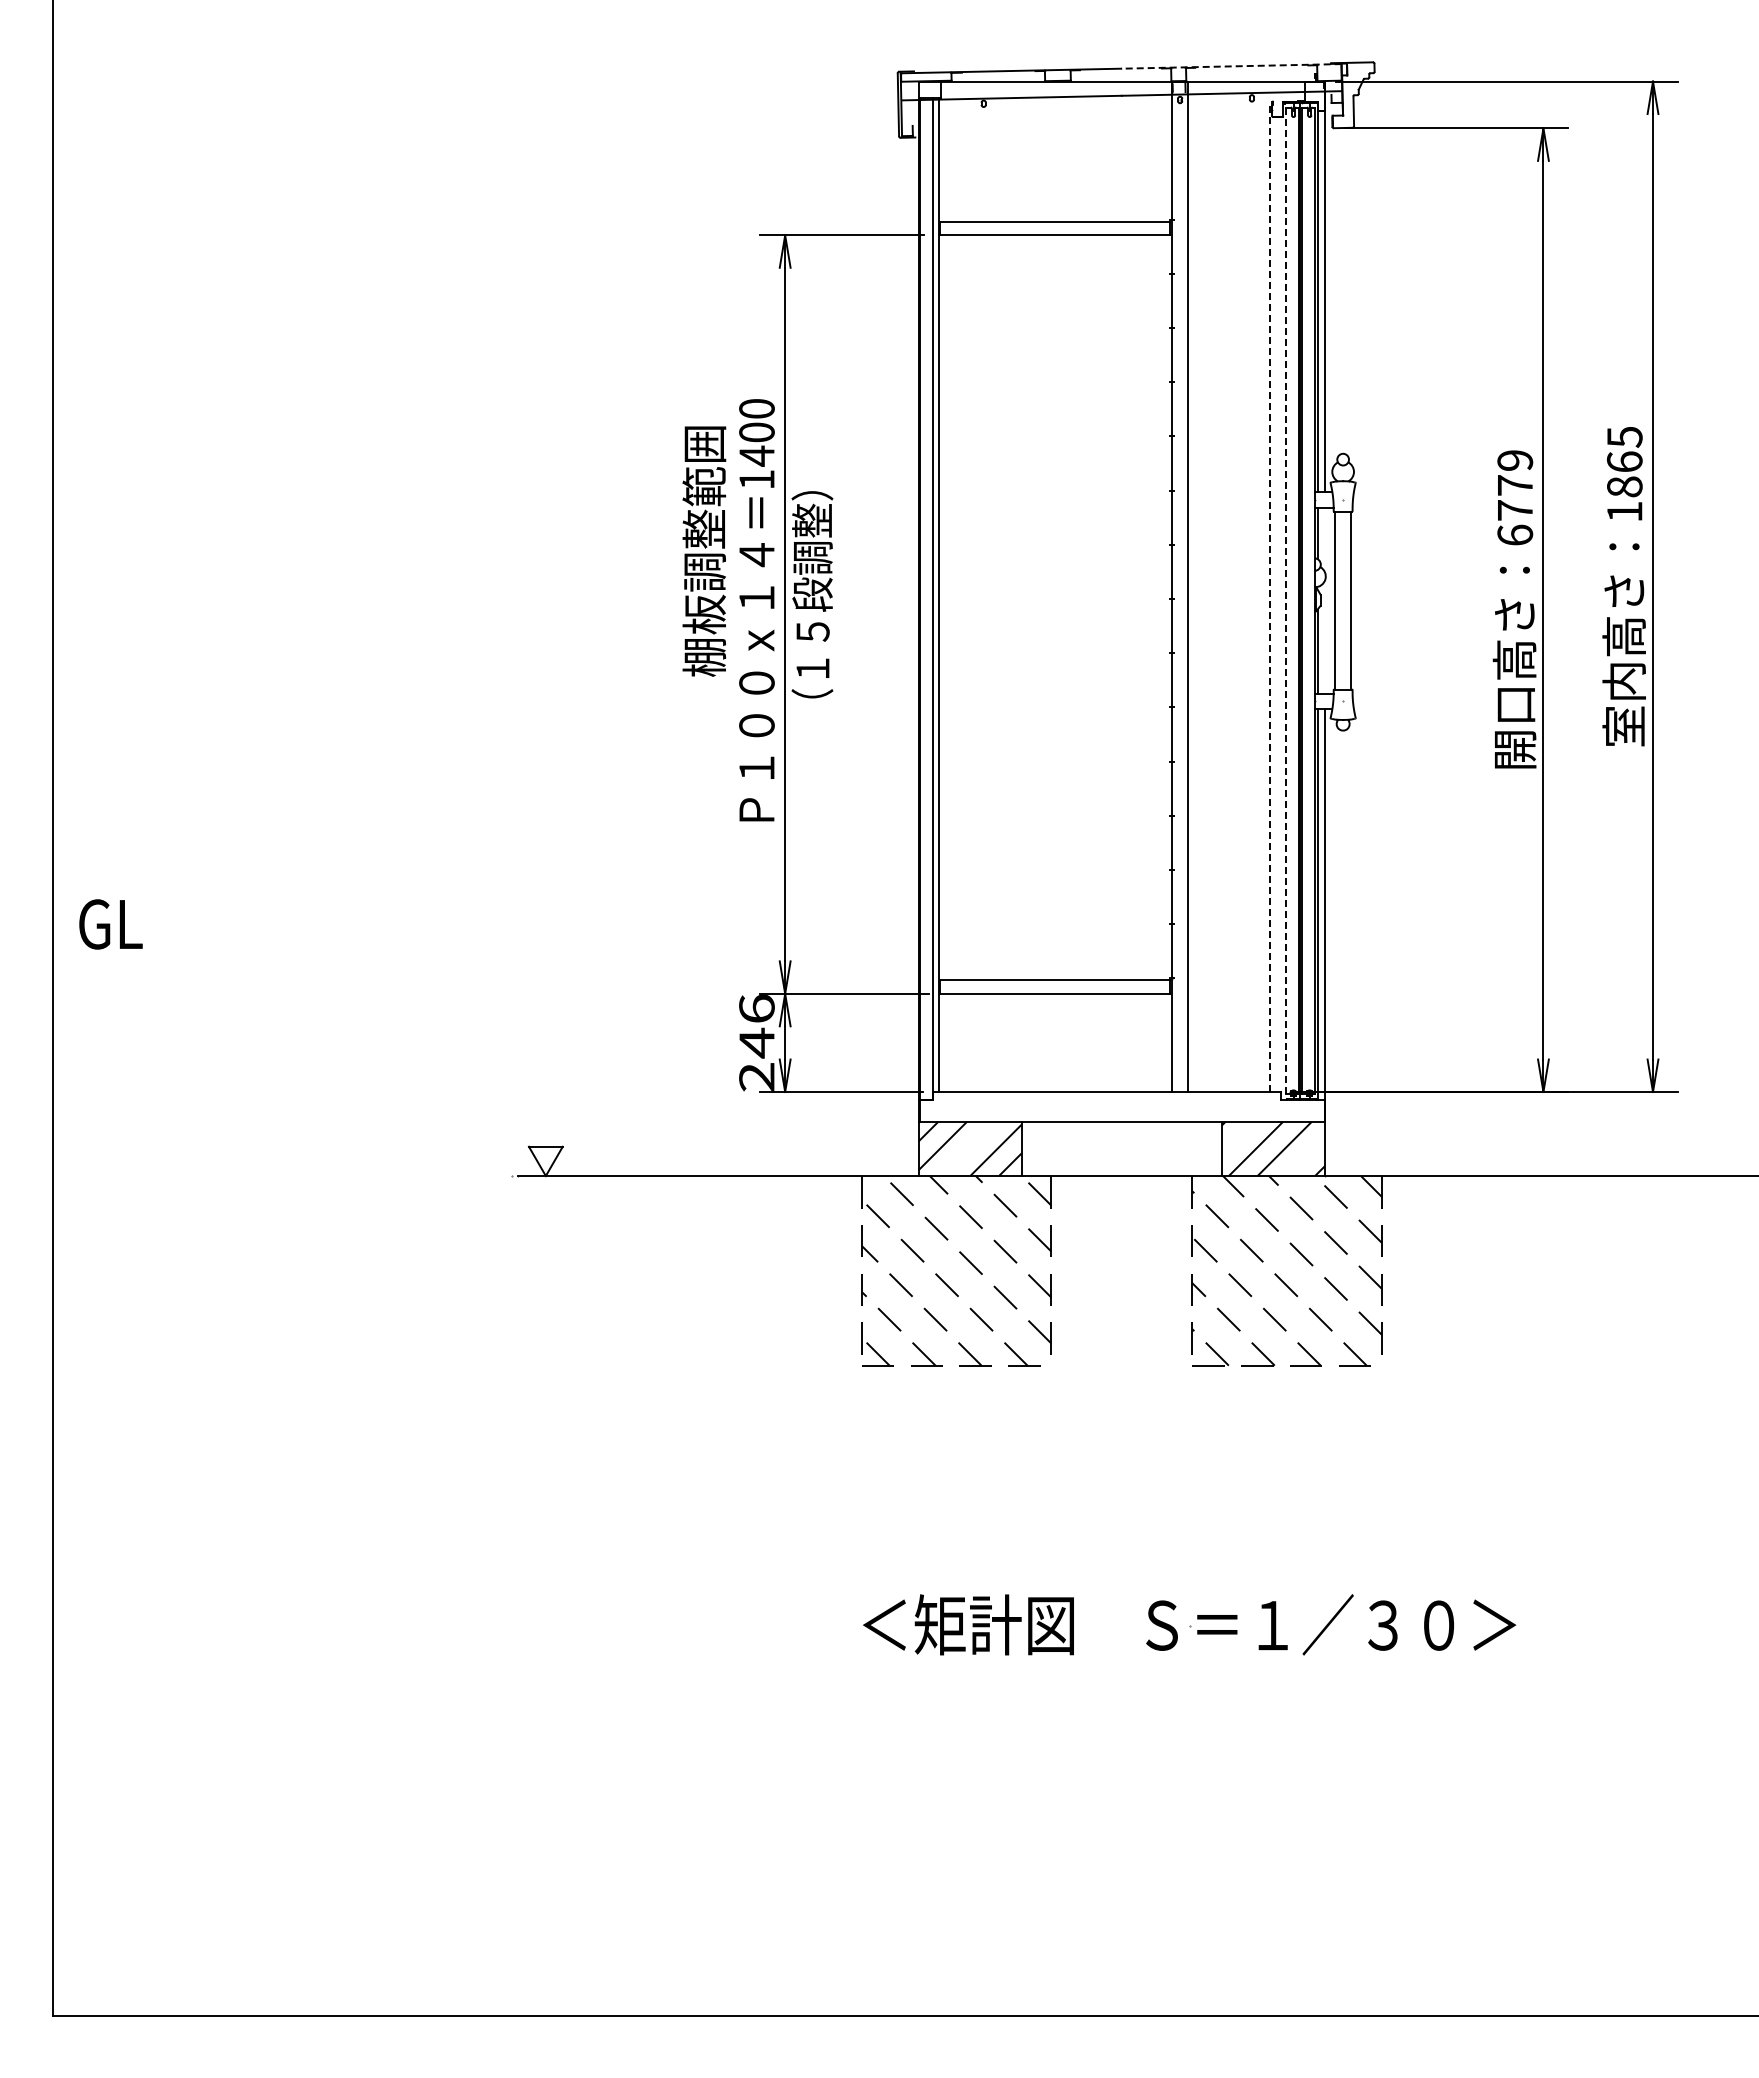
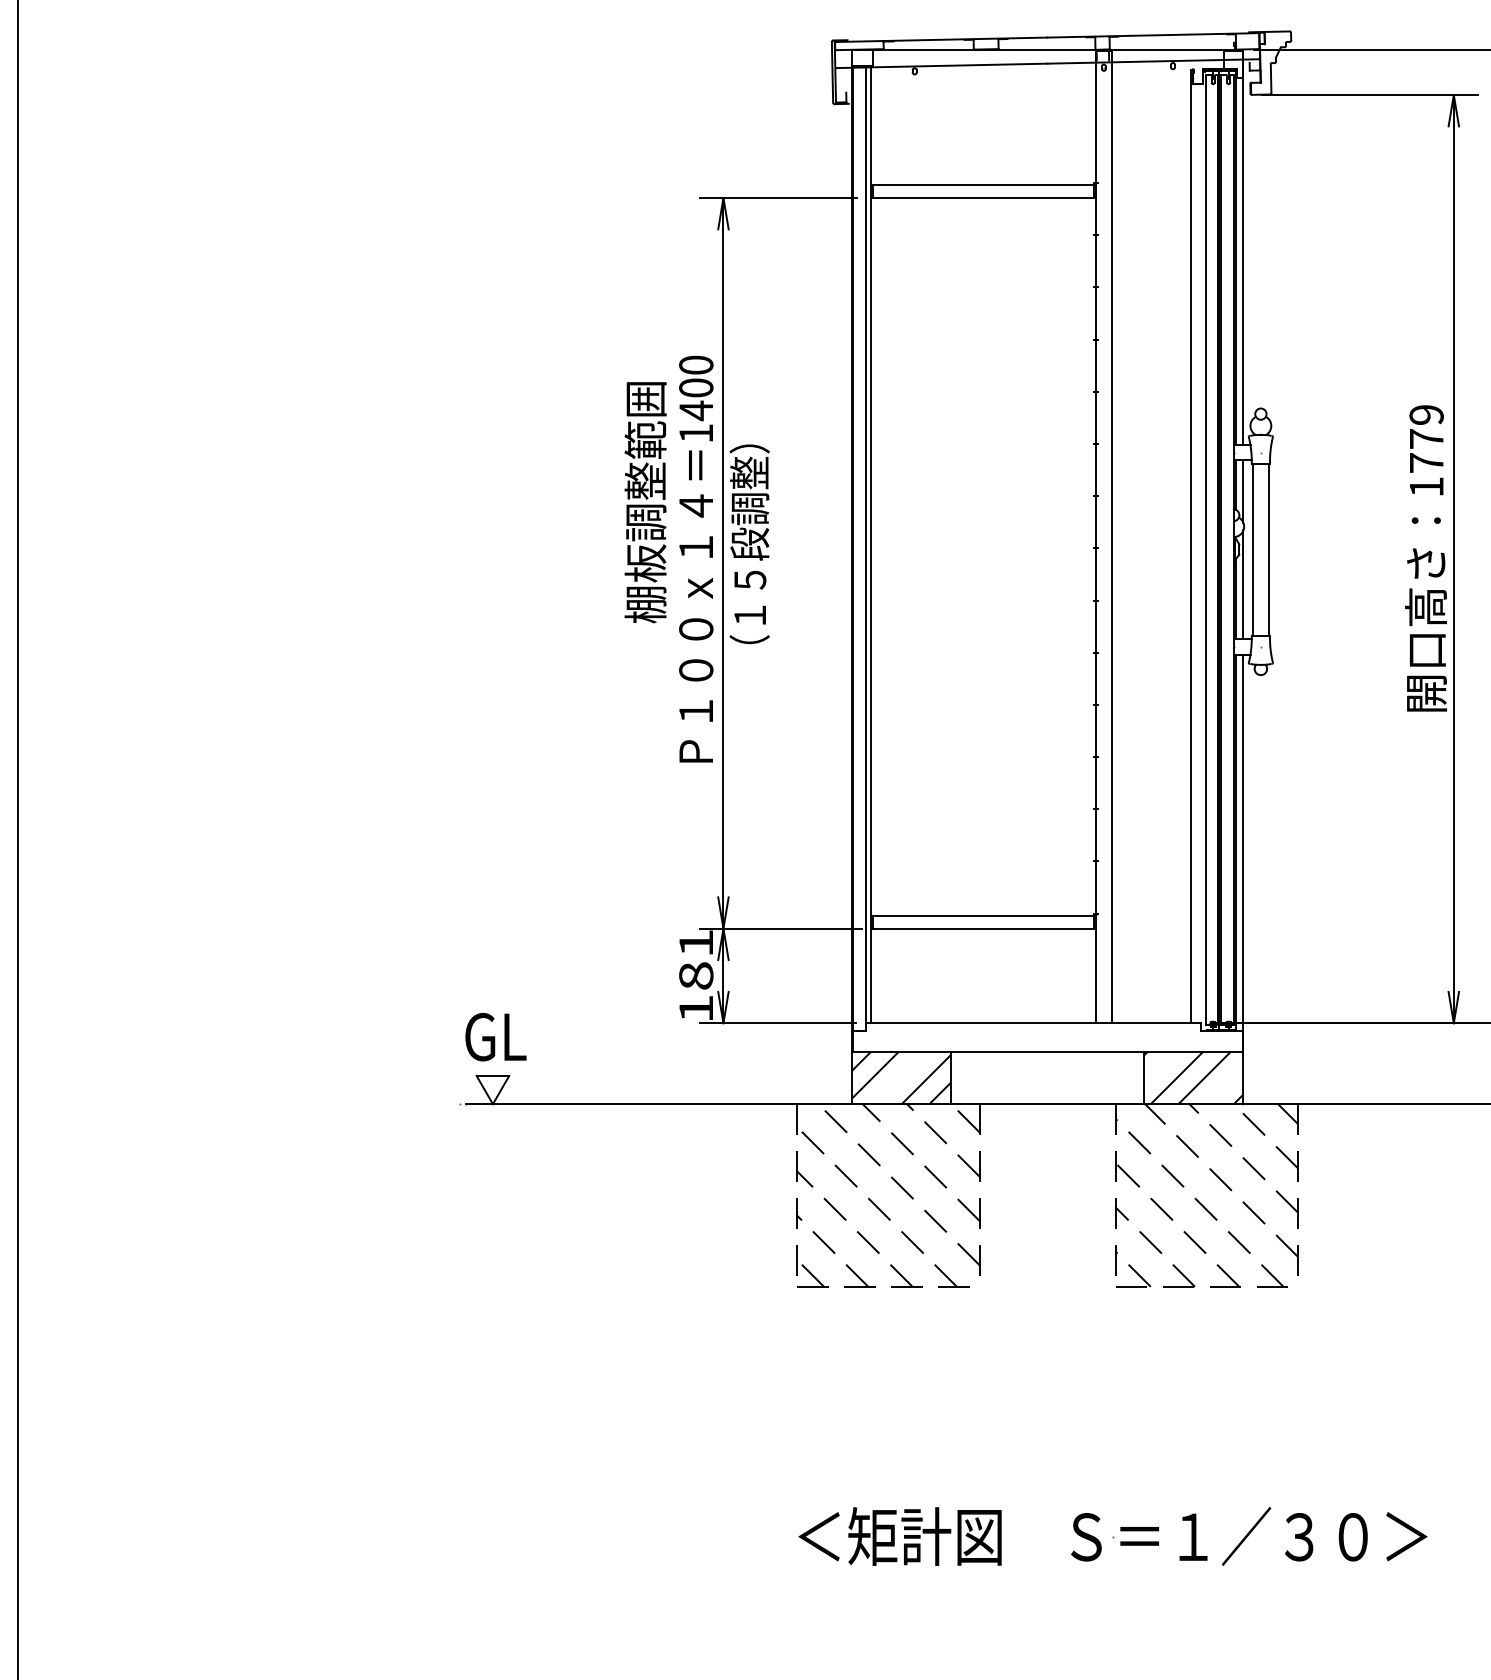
line: (1230, 66) -> (1152, 35), dashed -> solid
text: (1515, 534) -> (1426, 486), 6779 -> 1779
line: (1325, 539) -> (1243, 491), added
line: (1270, 596) -> (1190, 545), dashed -> solid
line: (1285, 601) -> (1205, 550), dashed -> solid
line: (1325, 636) -> (1243, 584), added
text: (110, 924) -> (495, 1037), moved
text: (756, 1043) -> (695, 976), 246 -> 181

